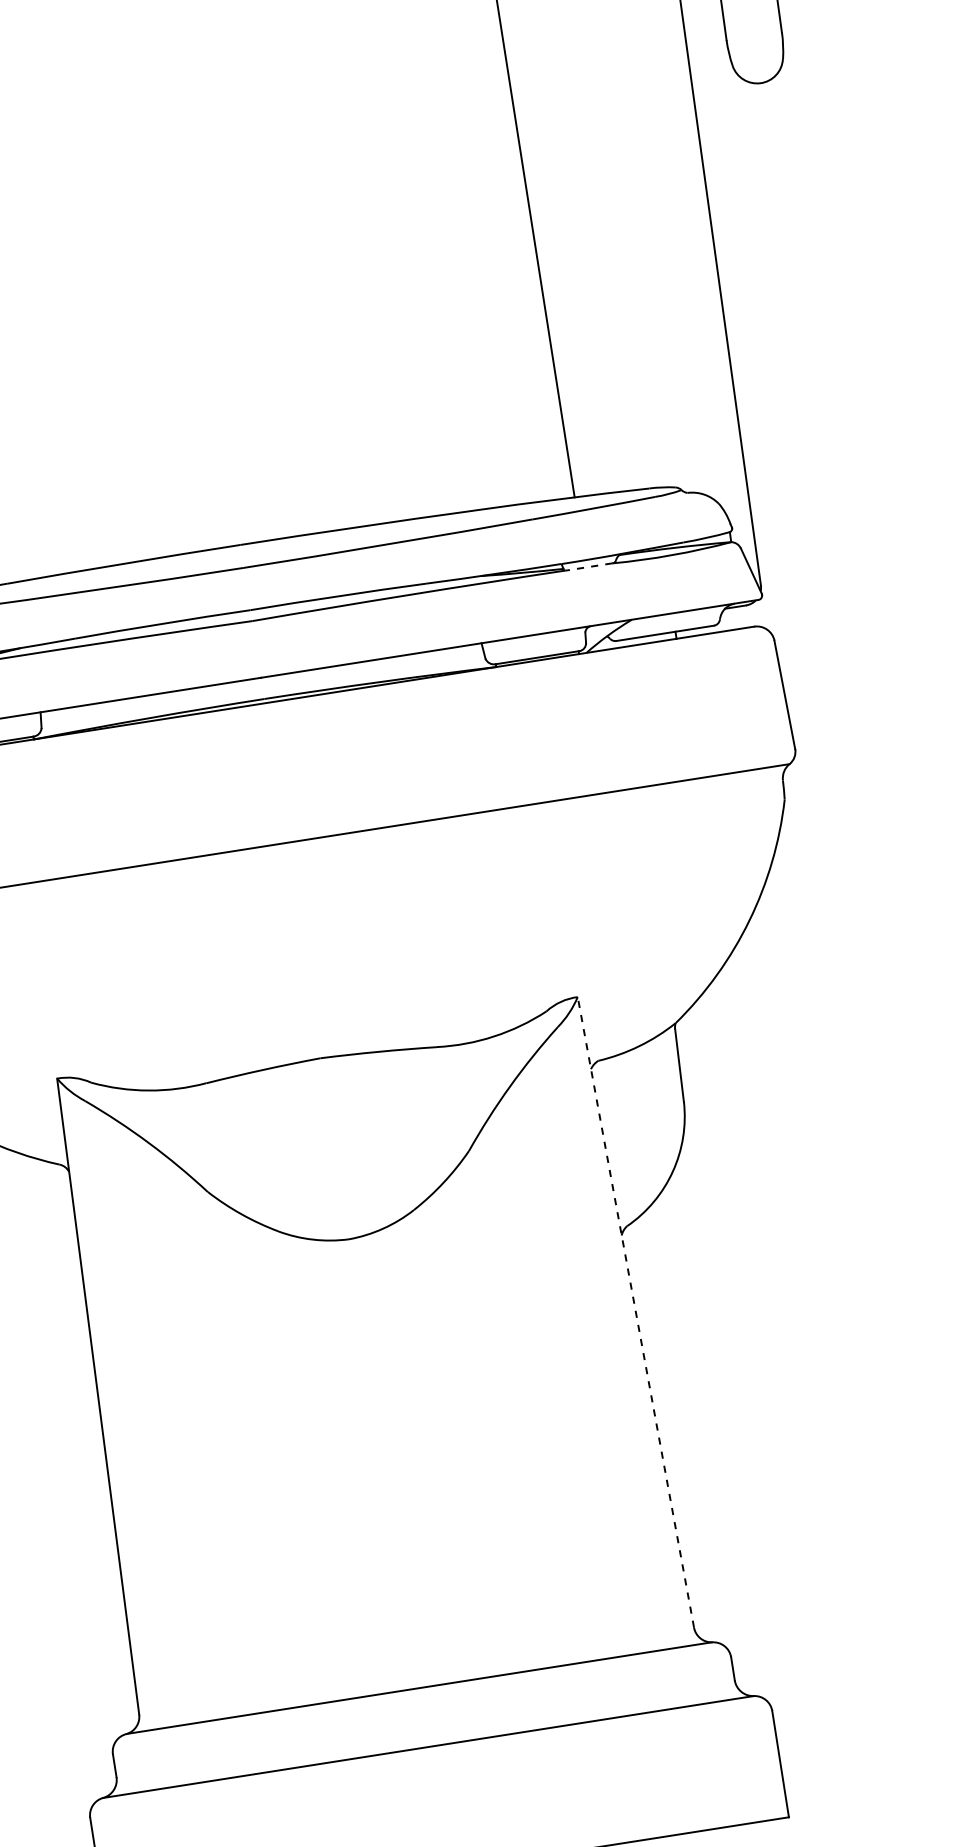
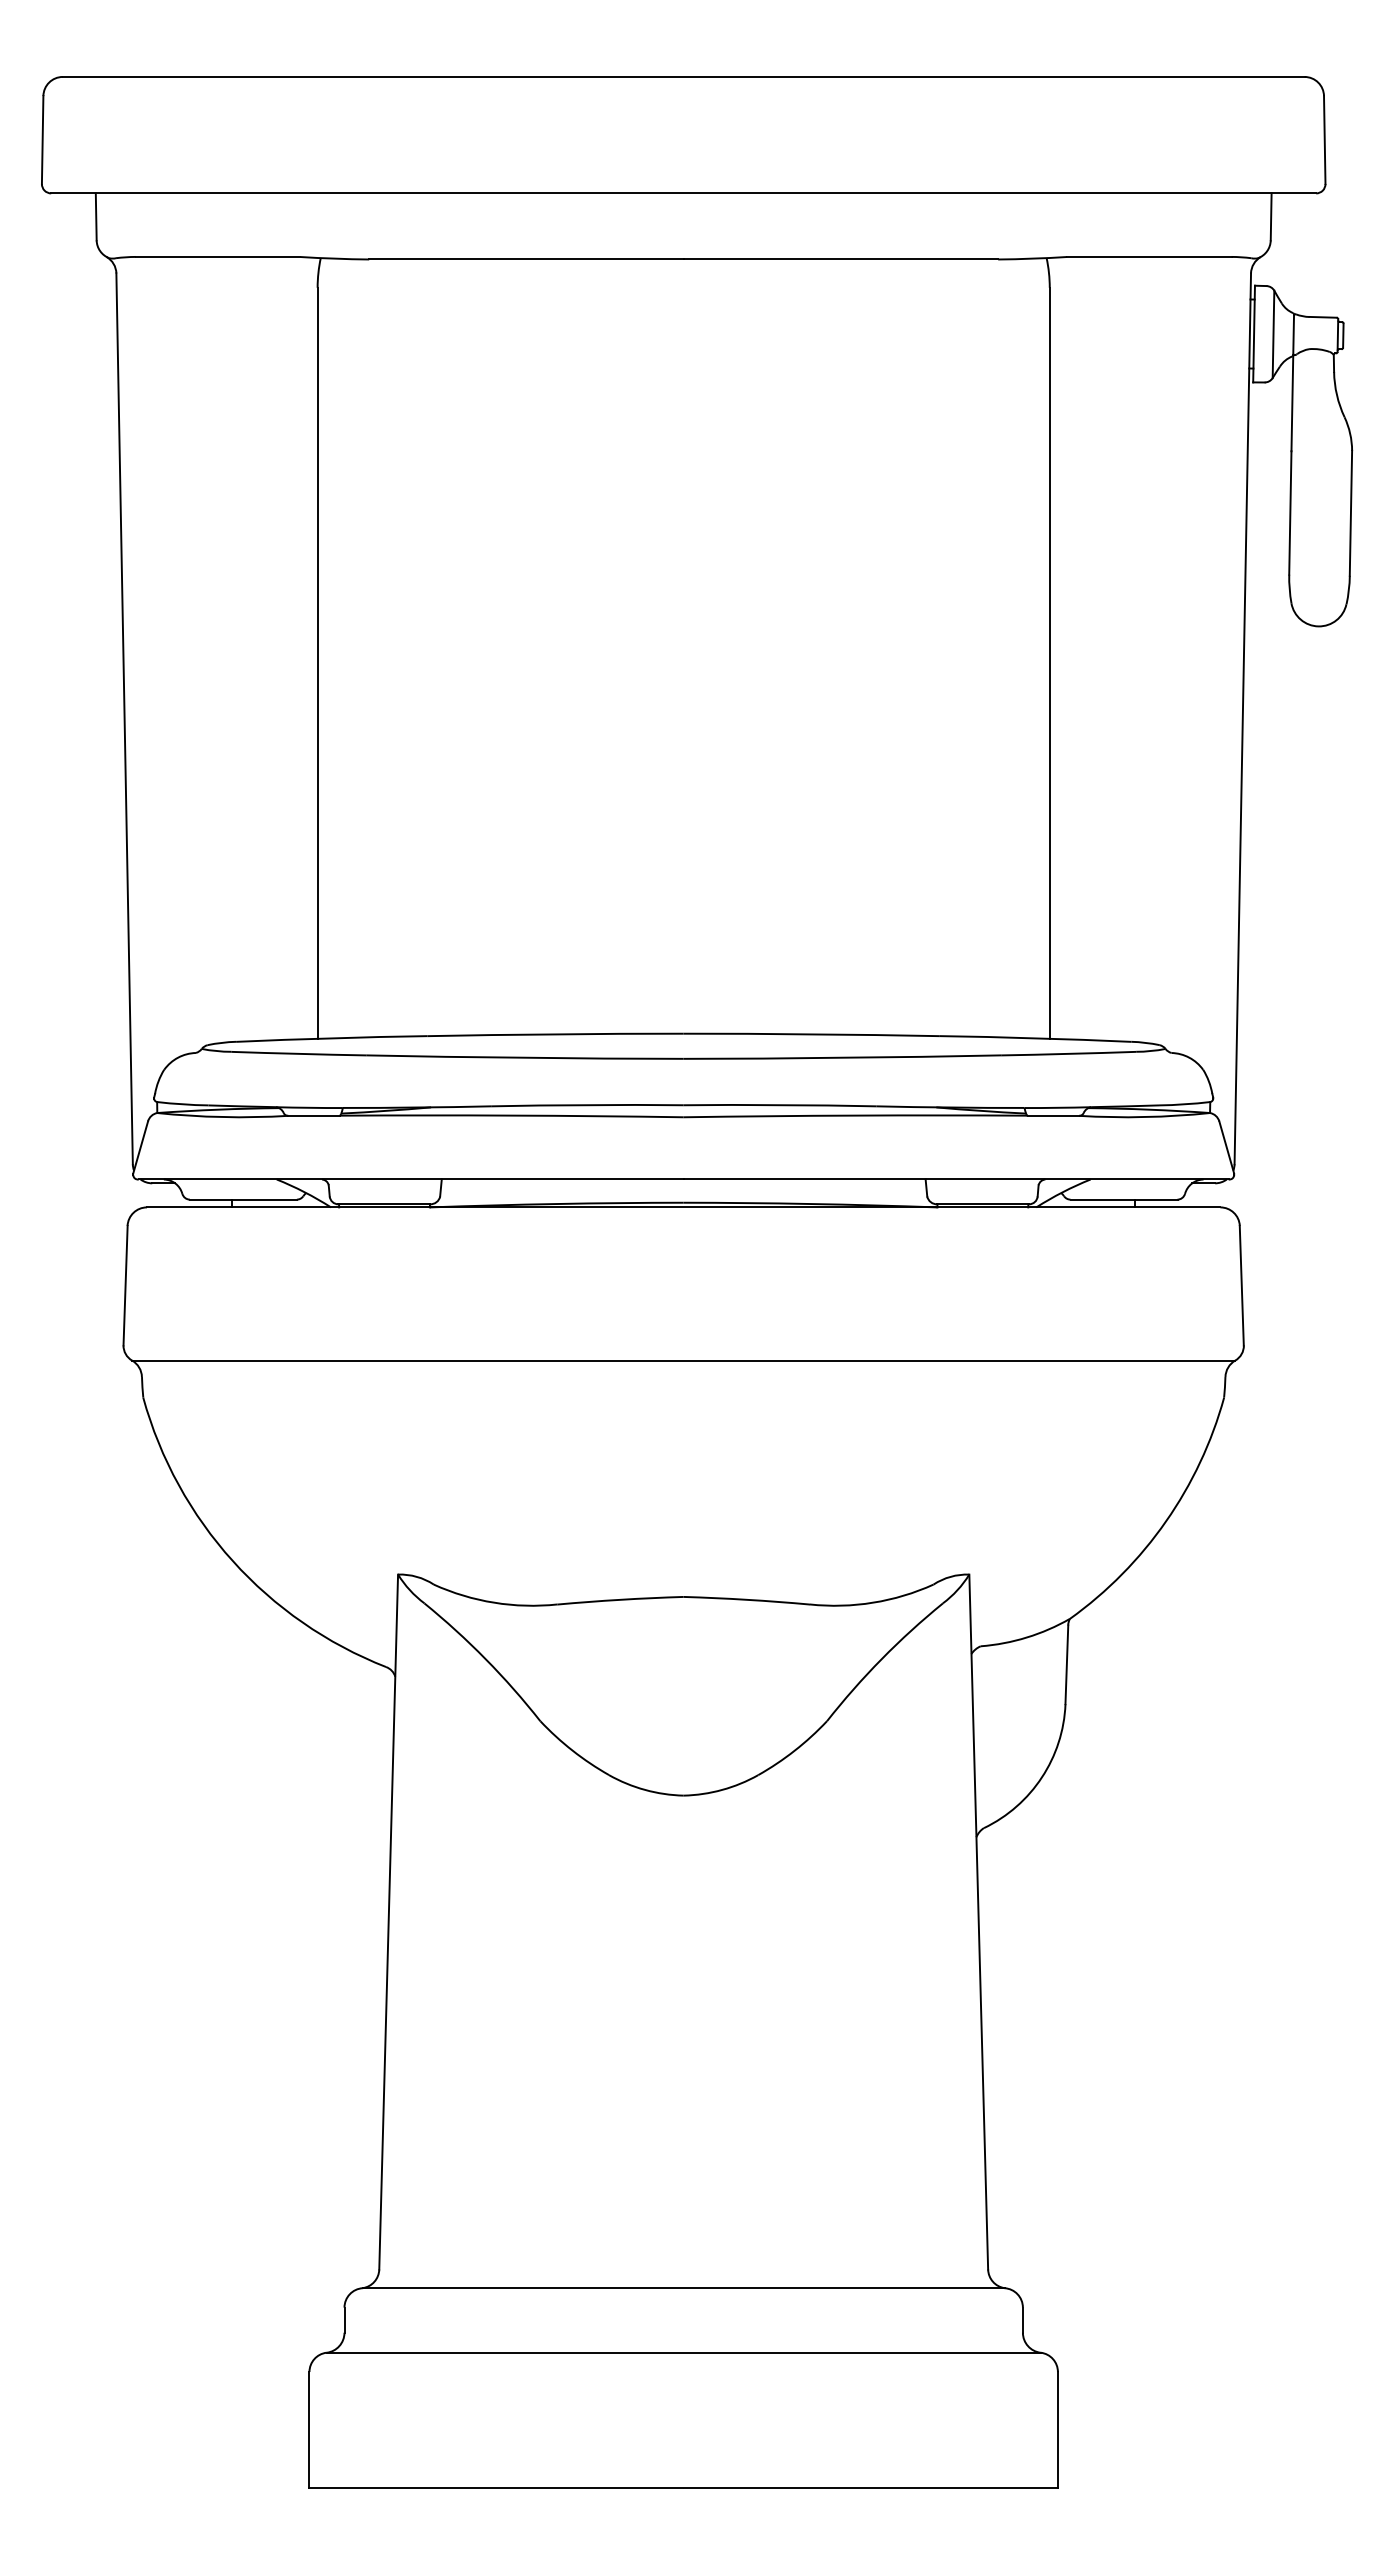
line: (588, 566) -> (1053, 1115), dashed -> solid
line: (635, 1312) -> (978, 1922), dashed -> solid

